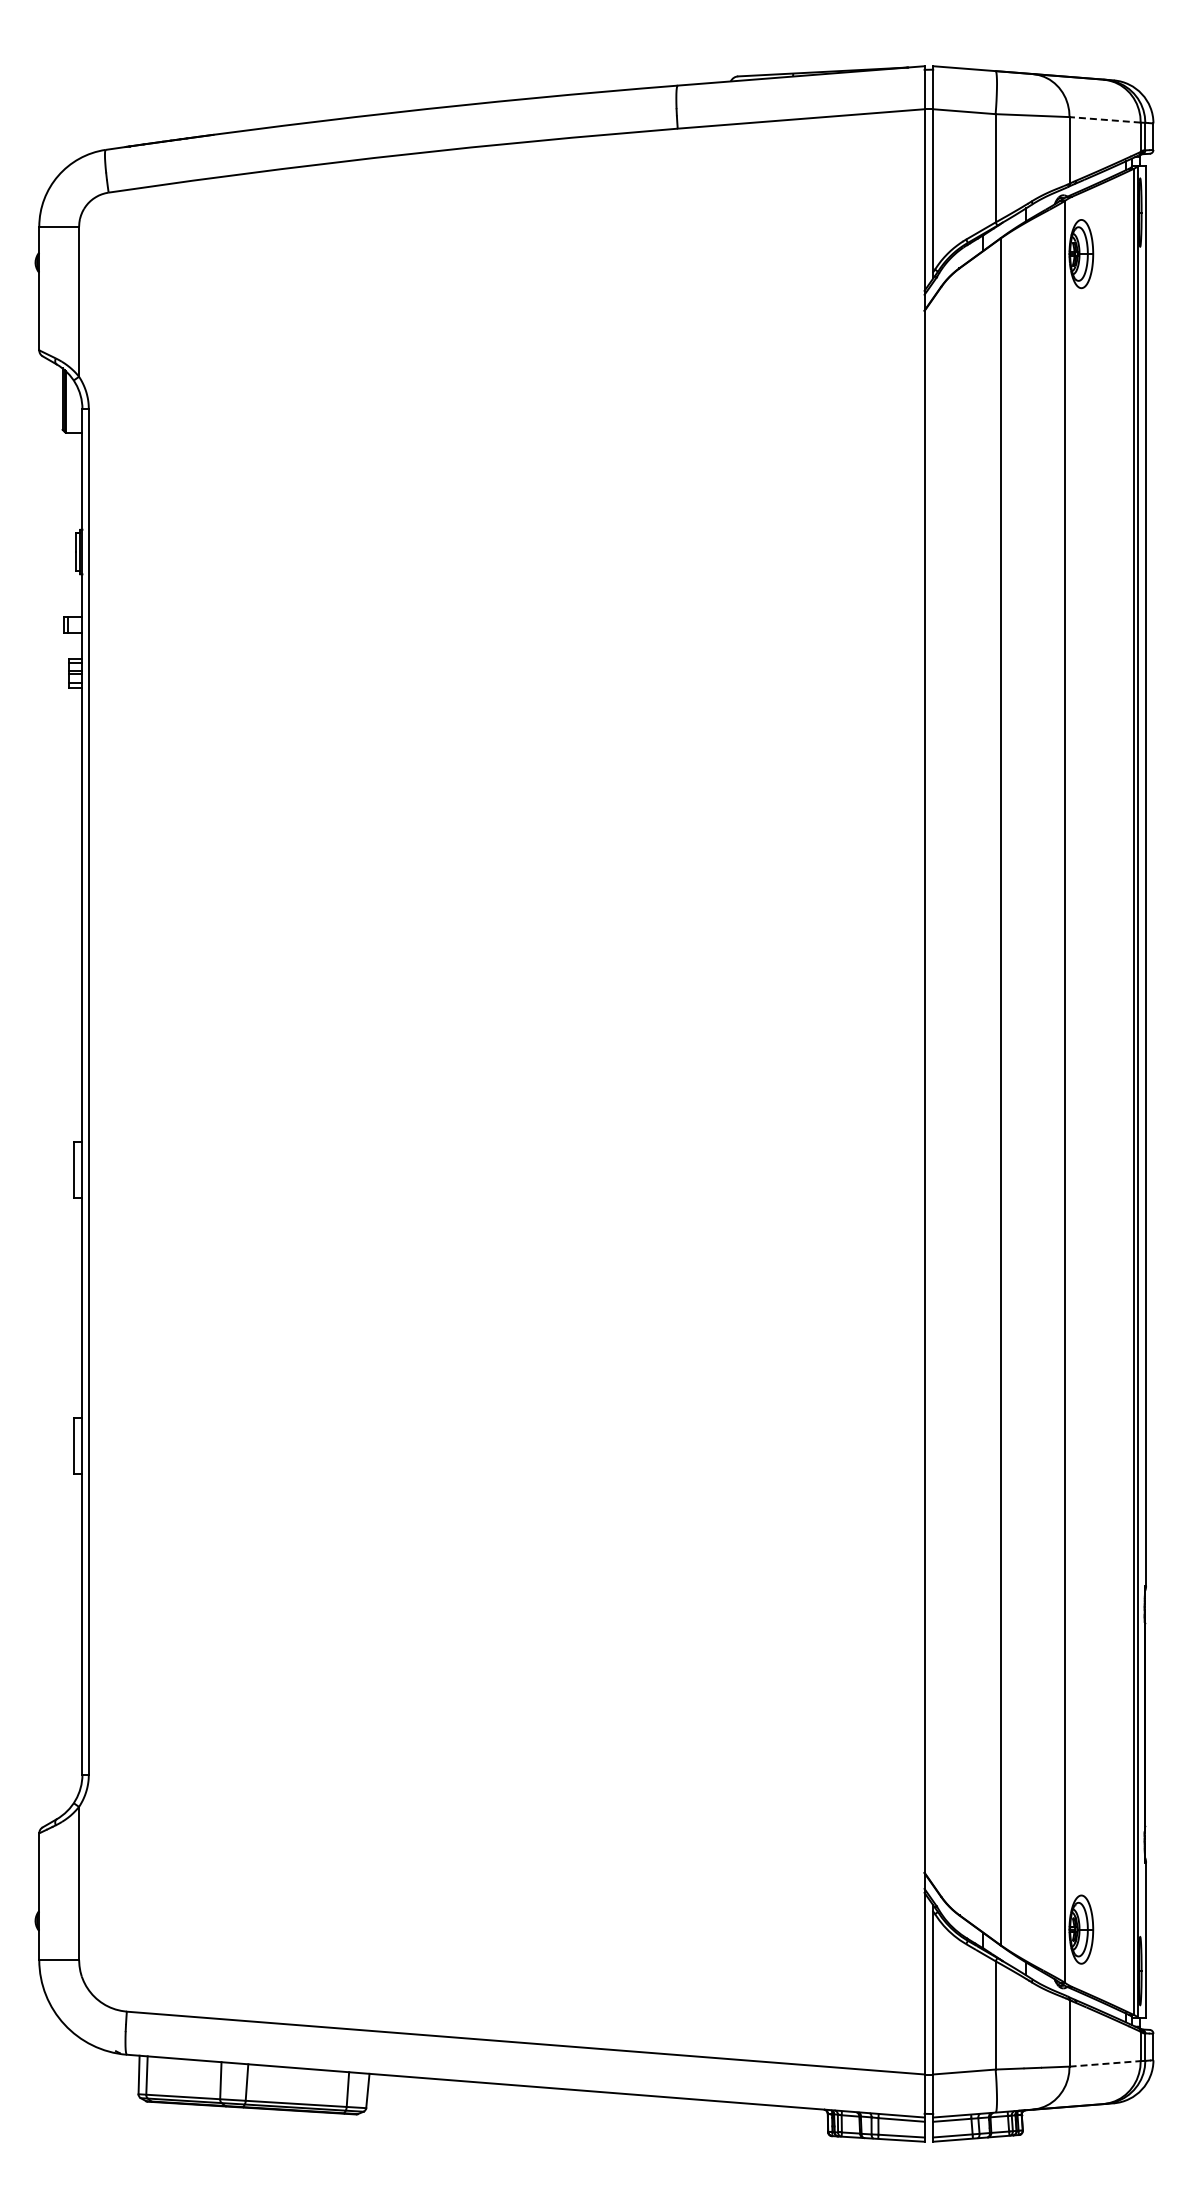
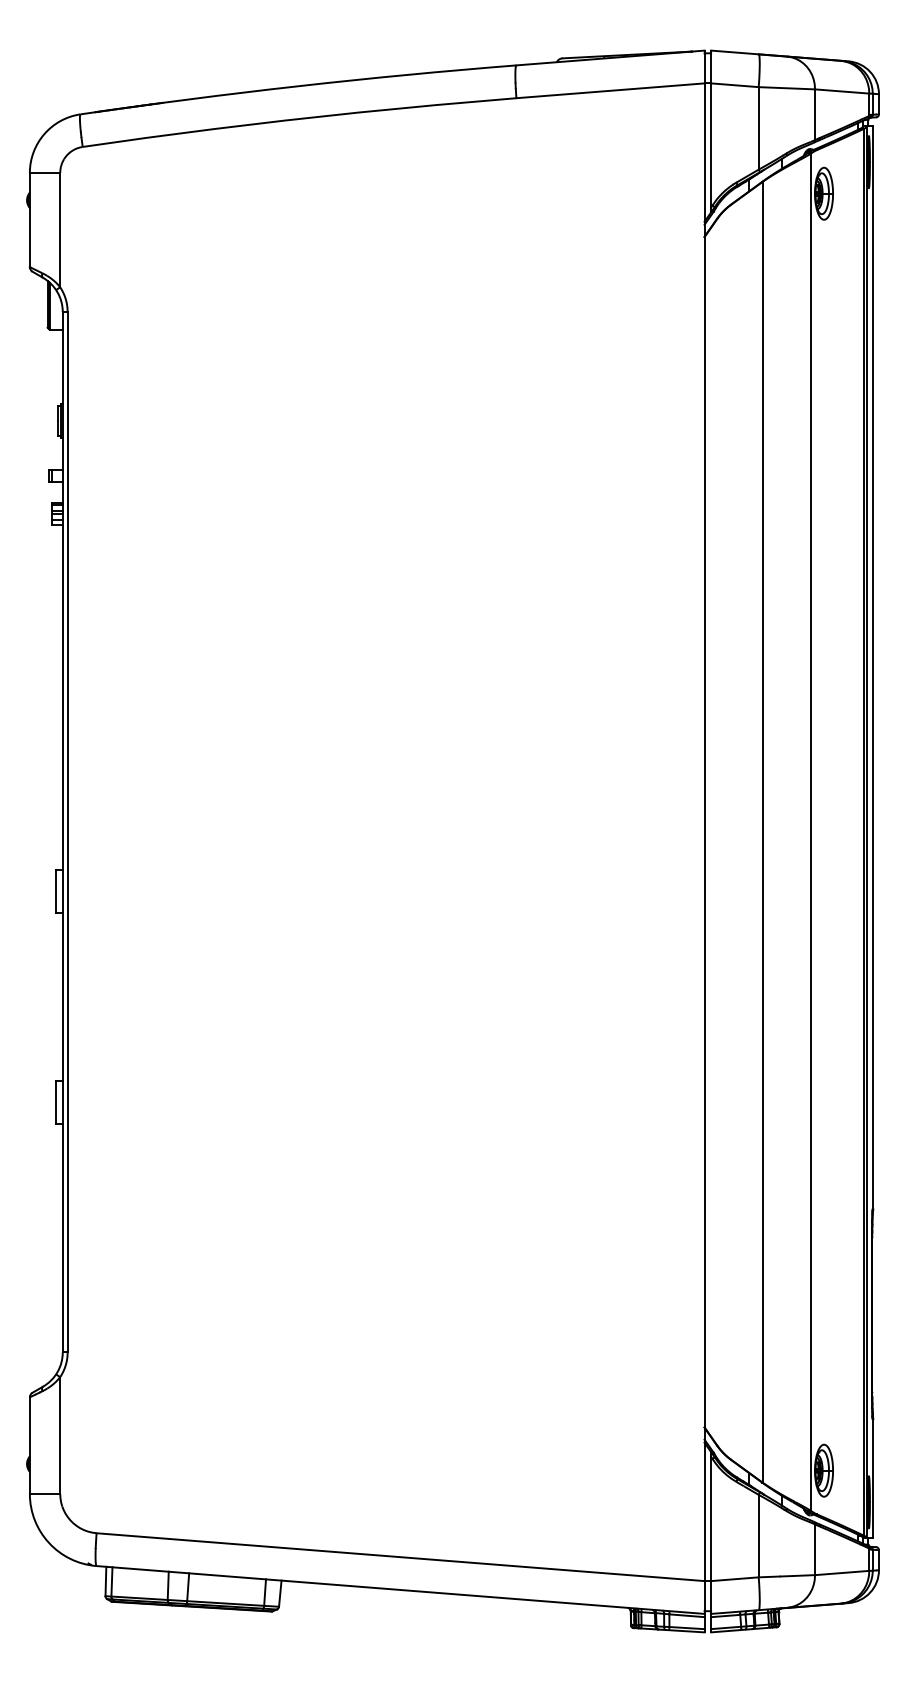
line: (1105, 119) -> (842, 91), dashed -> solid
line: (1105, 2063) -> (842, 1572), dashed -> solid

